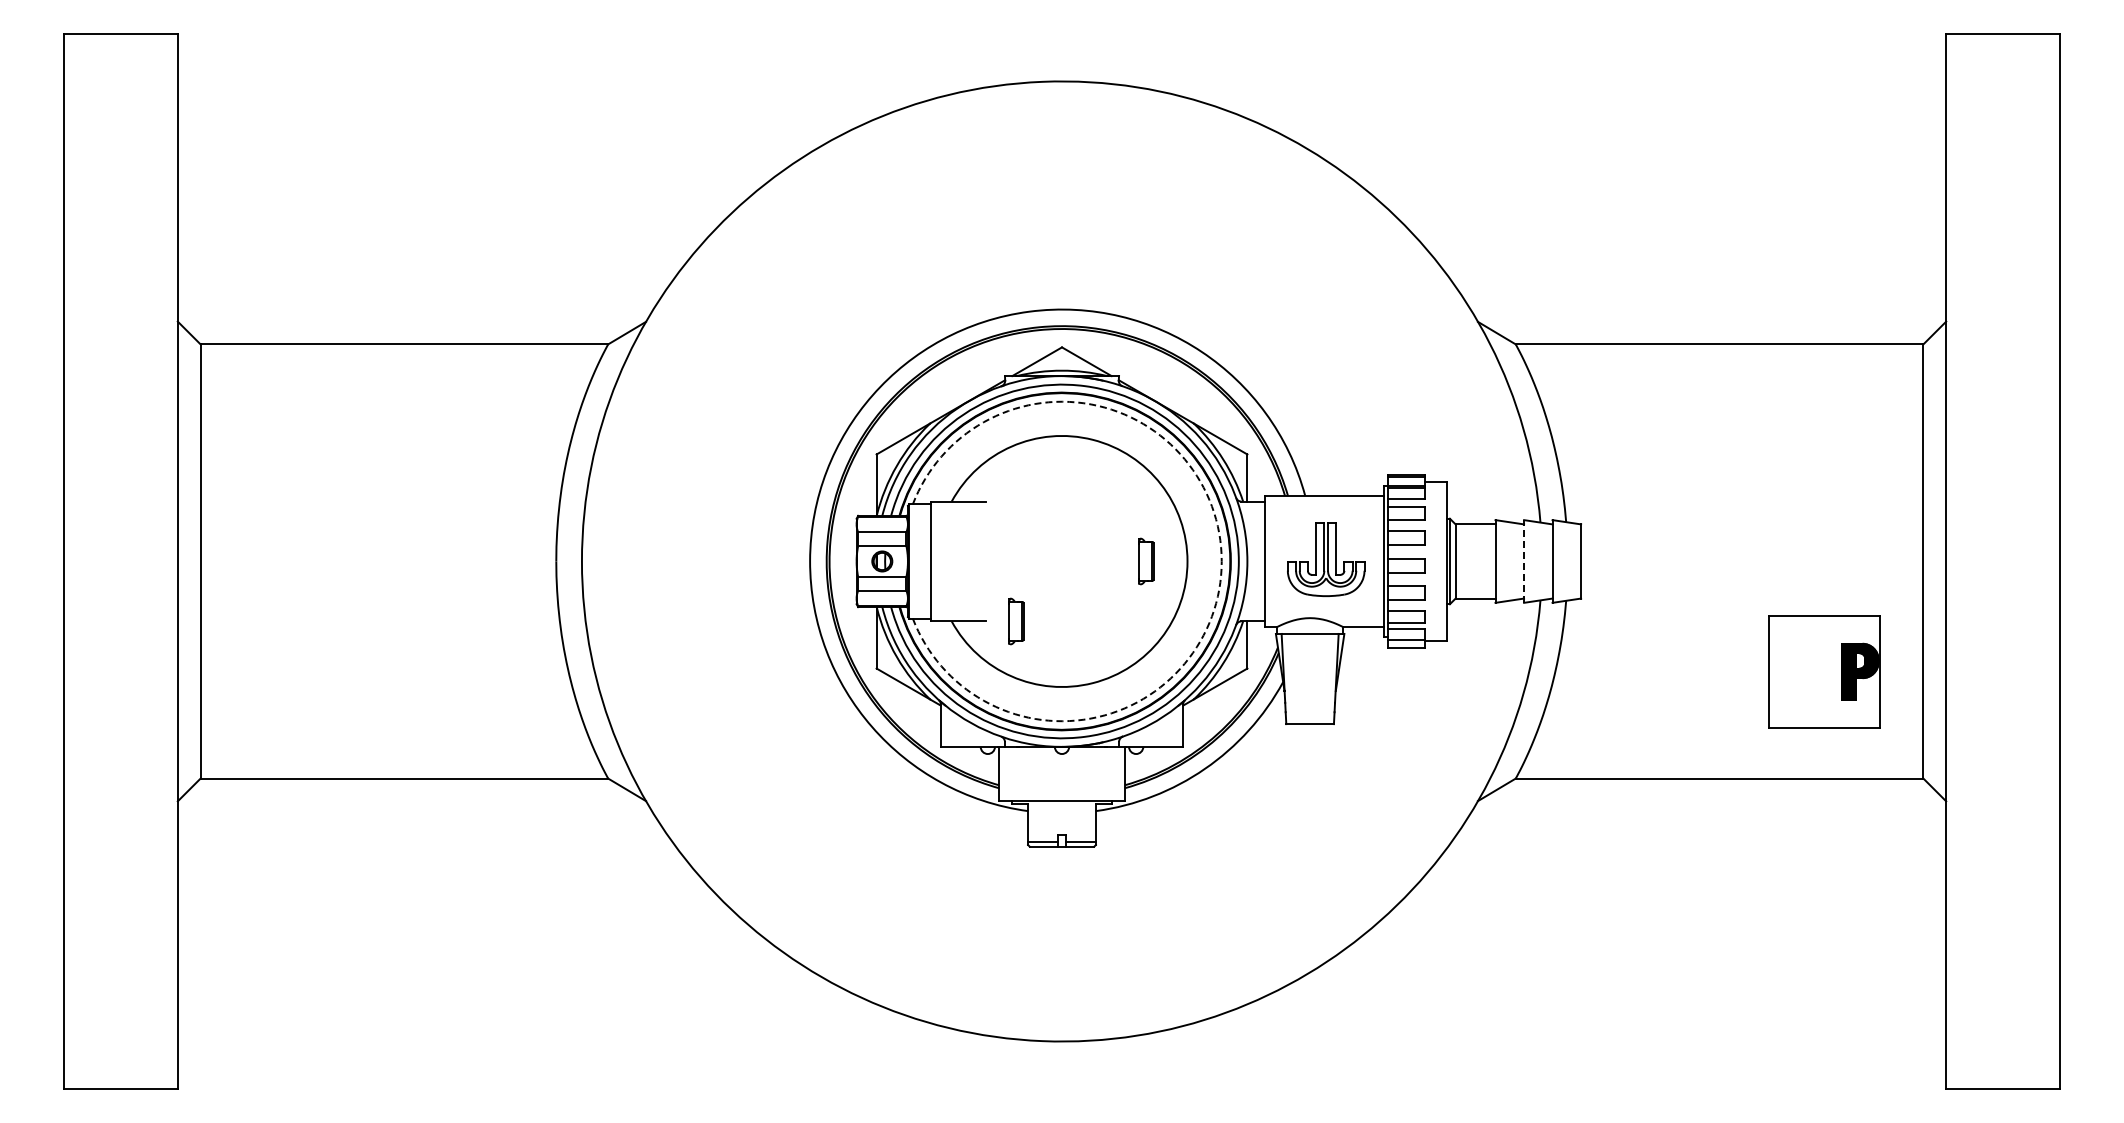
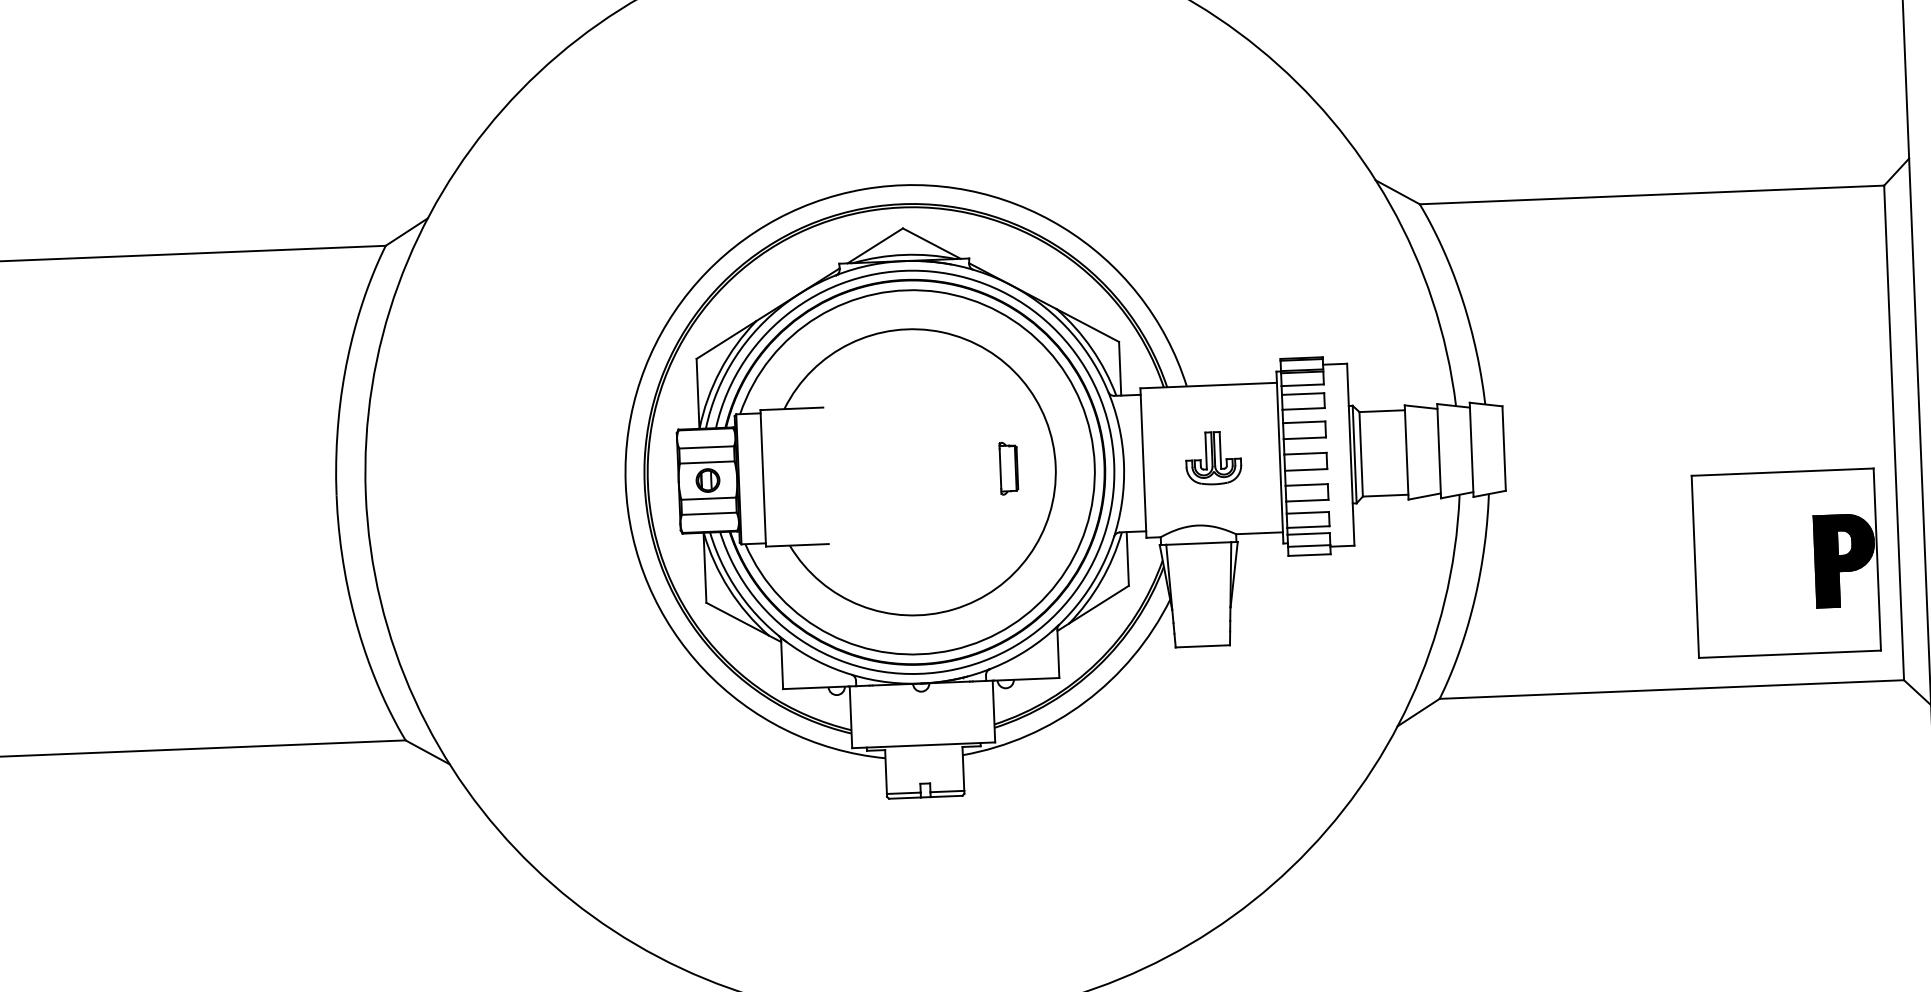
part: (1325, 559) -> (1212, 458), size x0.62
line: (1524, 560) -> (1439, 450), dashed -> solid
arc: (1221, 561) -> (1094, 465), dashed -> solid
part: (1016, 621) -> (863, 542), removed
part: (1824, 671) -> (1786, 562), size x1.43

